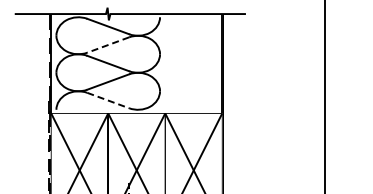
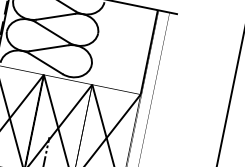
line: (107, 45) -> (55, 17), dashed -> solid
line: (108, 100) -> (46, 63), dashed -> solid

